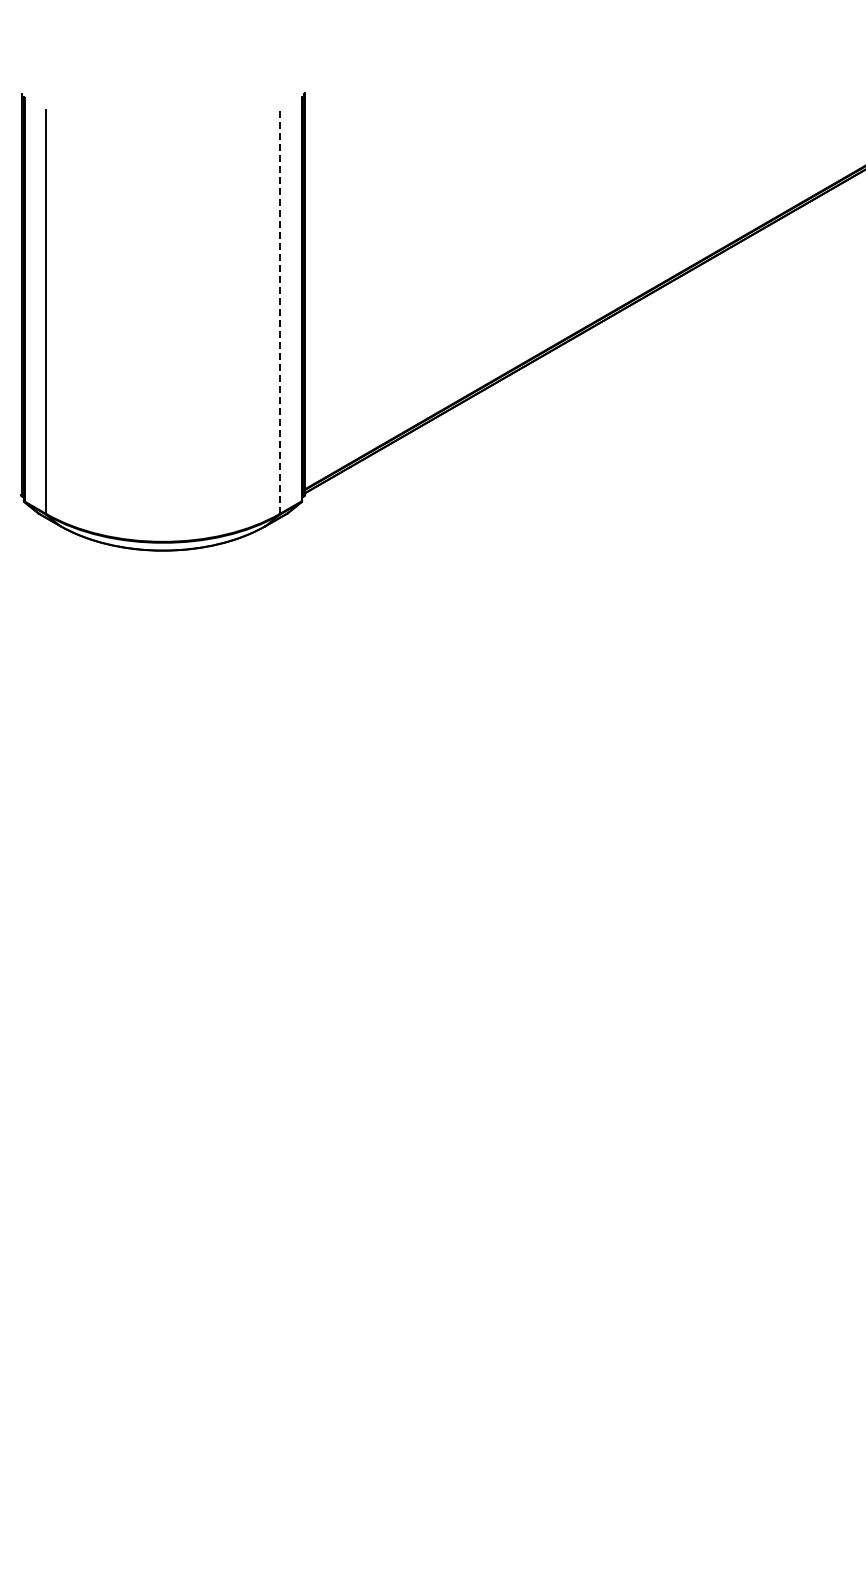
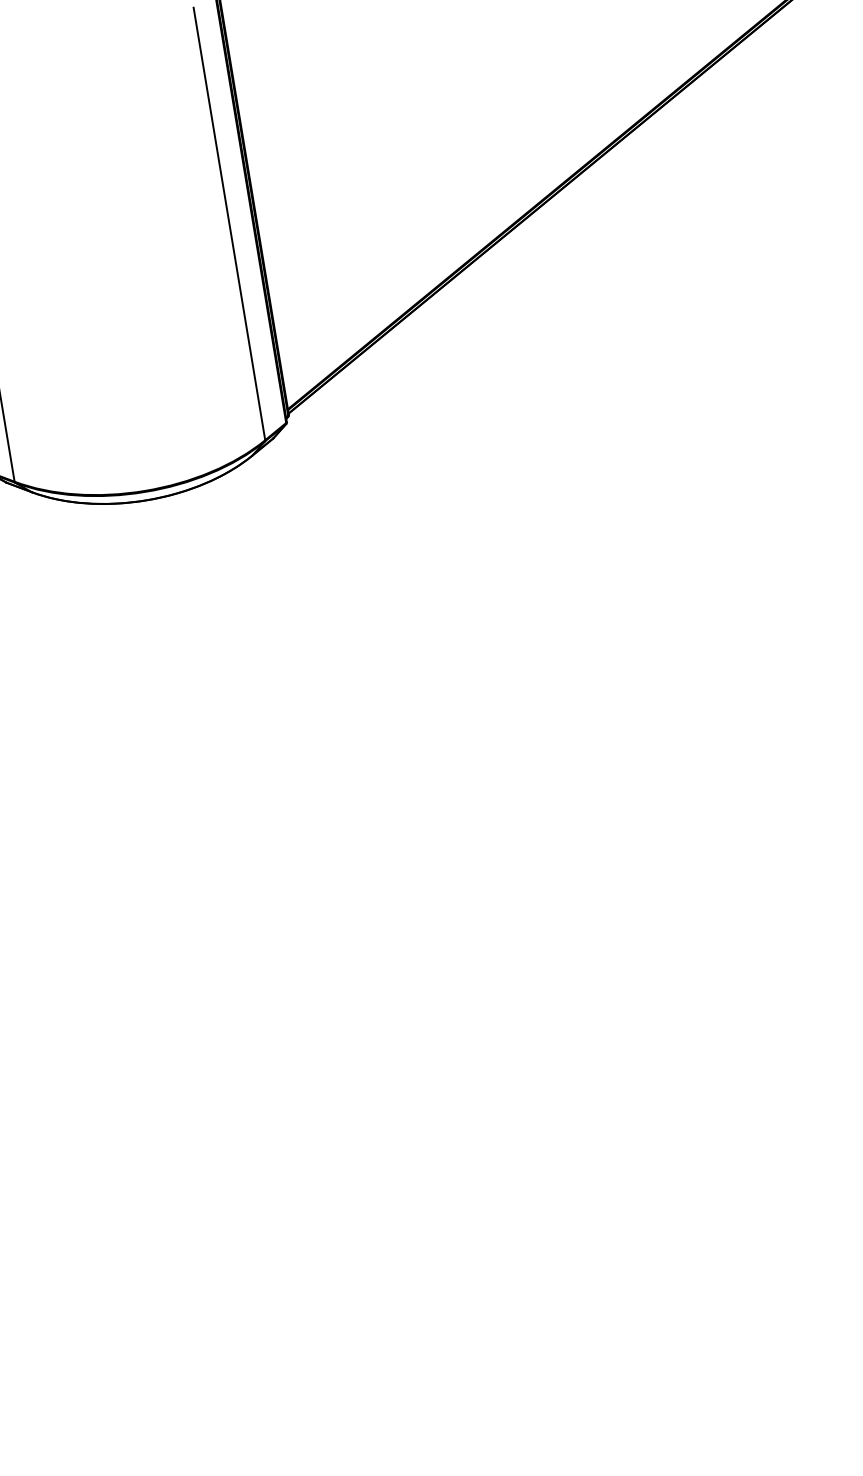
line: (279, 312) -> (229, 224), dashed -> solid

